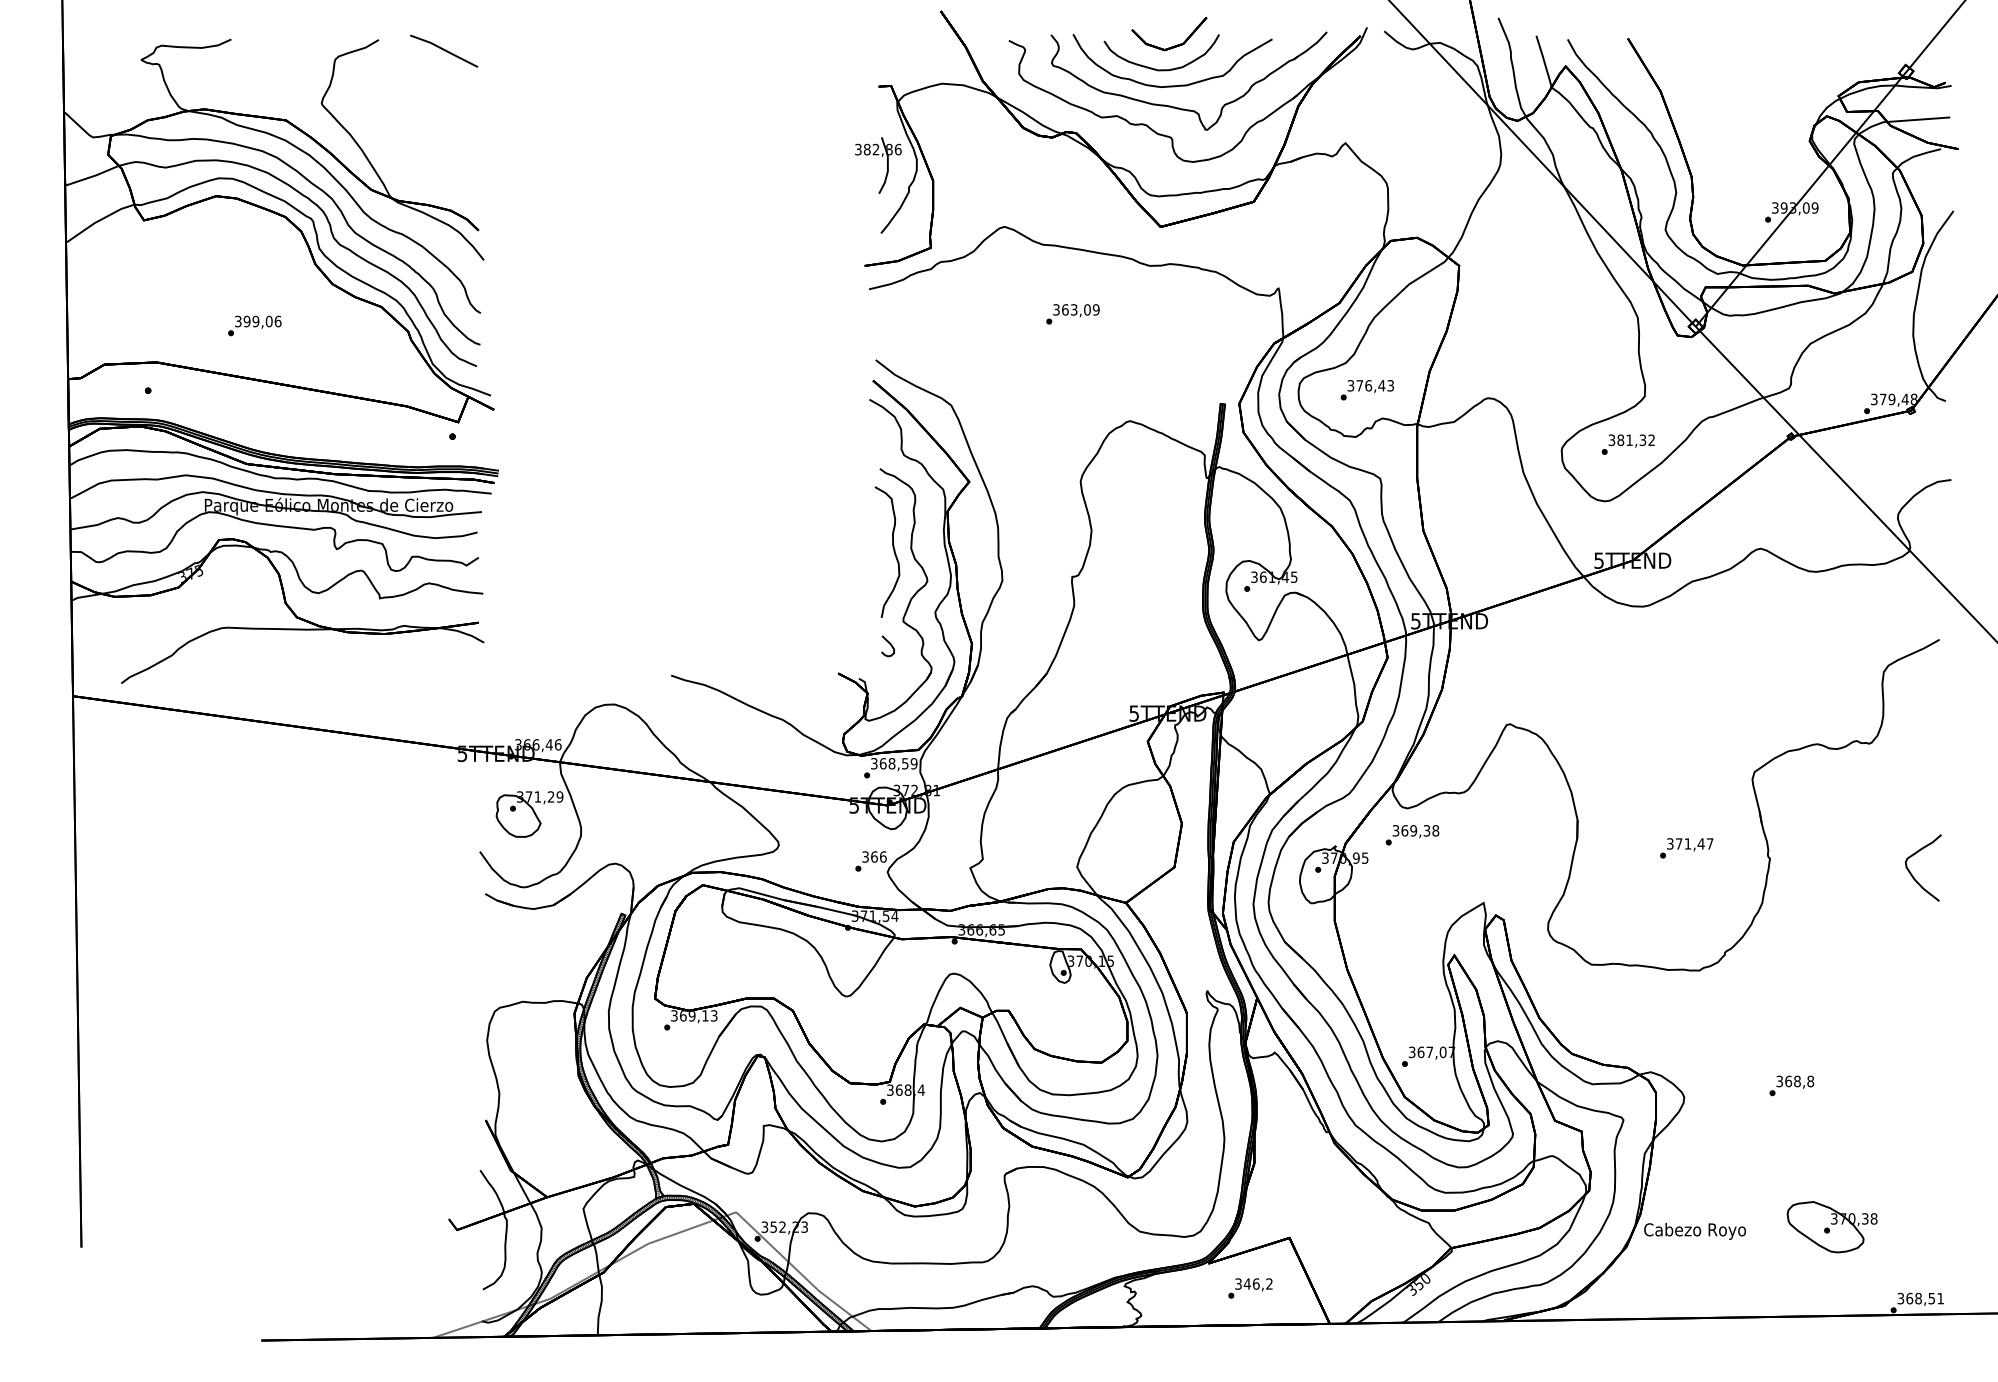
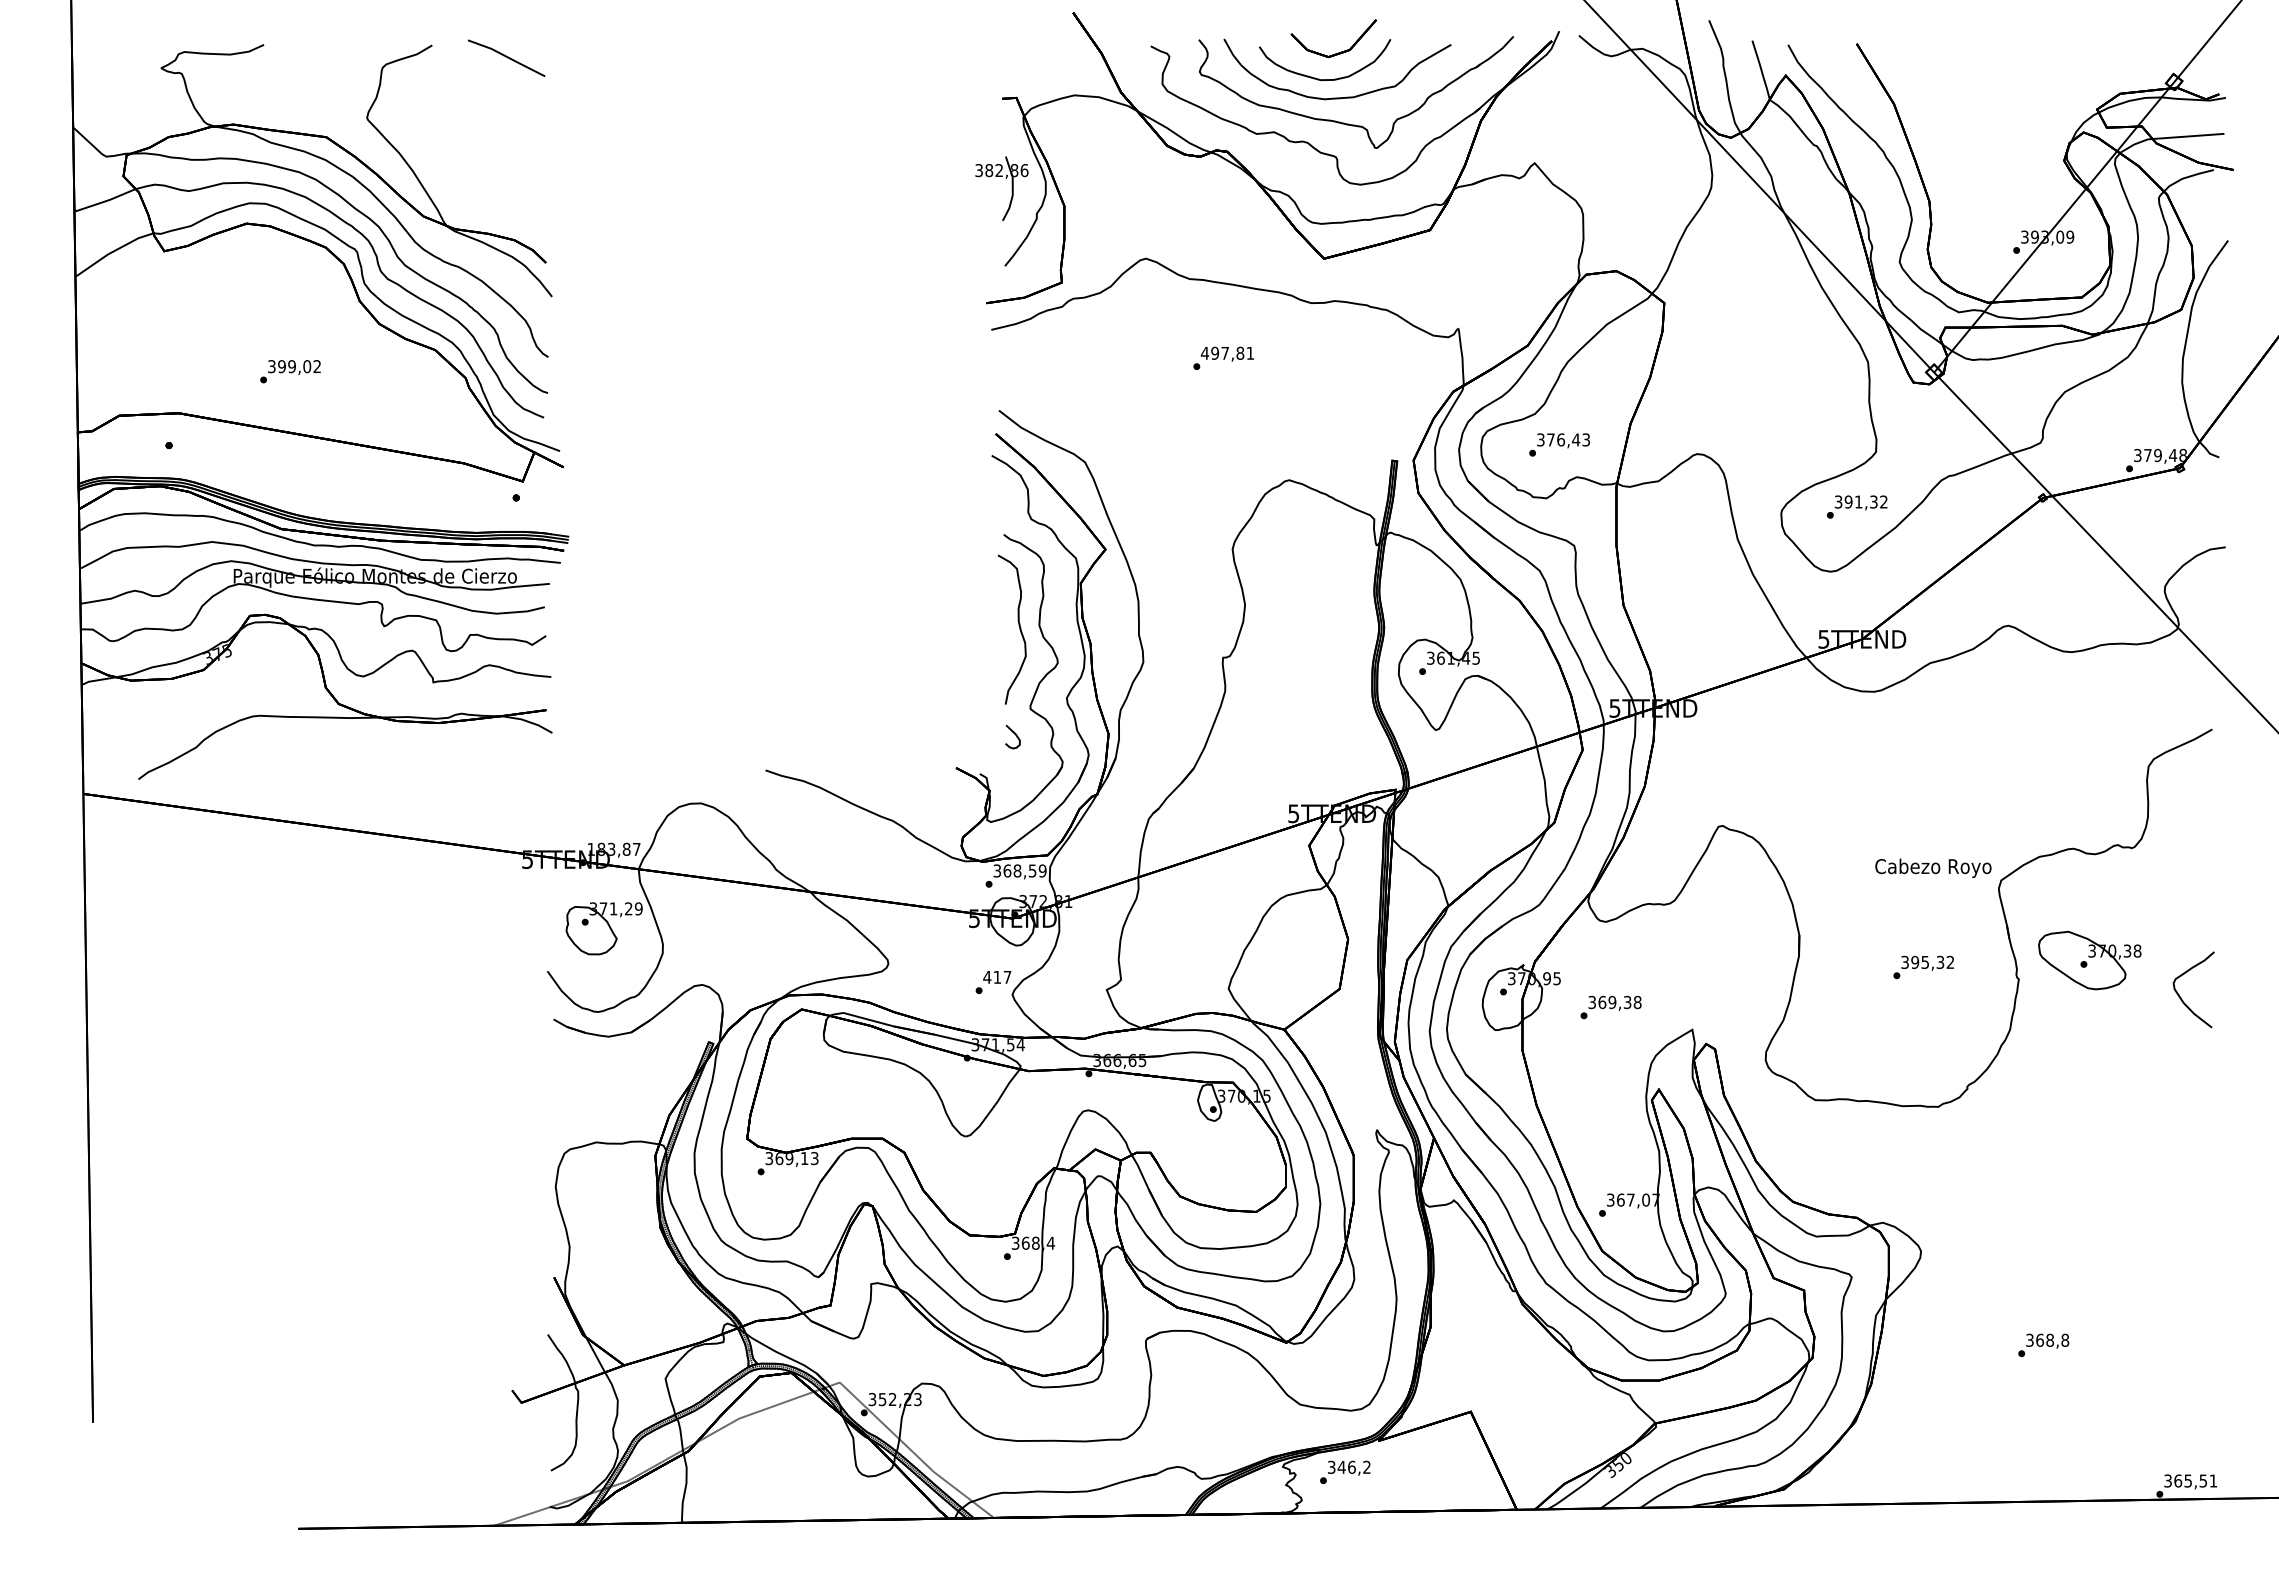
text: (1076, 309) -> (1227, 352), 363,09 -> 497,81
text: (278, 321) -> (317, 366), 399,06 -> 399,02
text: (1620, 439) -> (1848, 501), 381,32 -> 391,32
text: (537, 744) -> (613, 848), 366,46 -> 183,87
text: (1411, 835) -> (1610, 1007), moved
text: (1694, 844) -> (1932, 962), 371,47 -> 395,32
text: (874, 856) -> (997, 976), 366 -> 417
text: (1791, 1085) -> (2043, 1344), moved
part: (1831, 1227) -> (2089, 960), moved
text: (1695, 1230) -> (1933, 867), moved
text: (1250, 1288) -> (1345, 1472), moved
text: (1918, 1298) -> (2188, 1480), 368,51 -> 365,51

